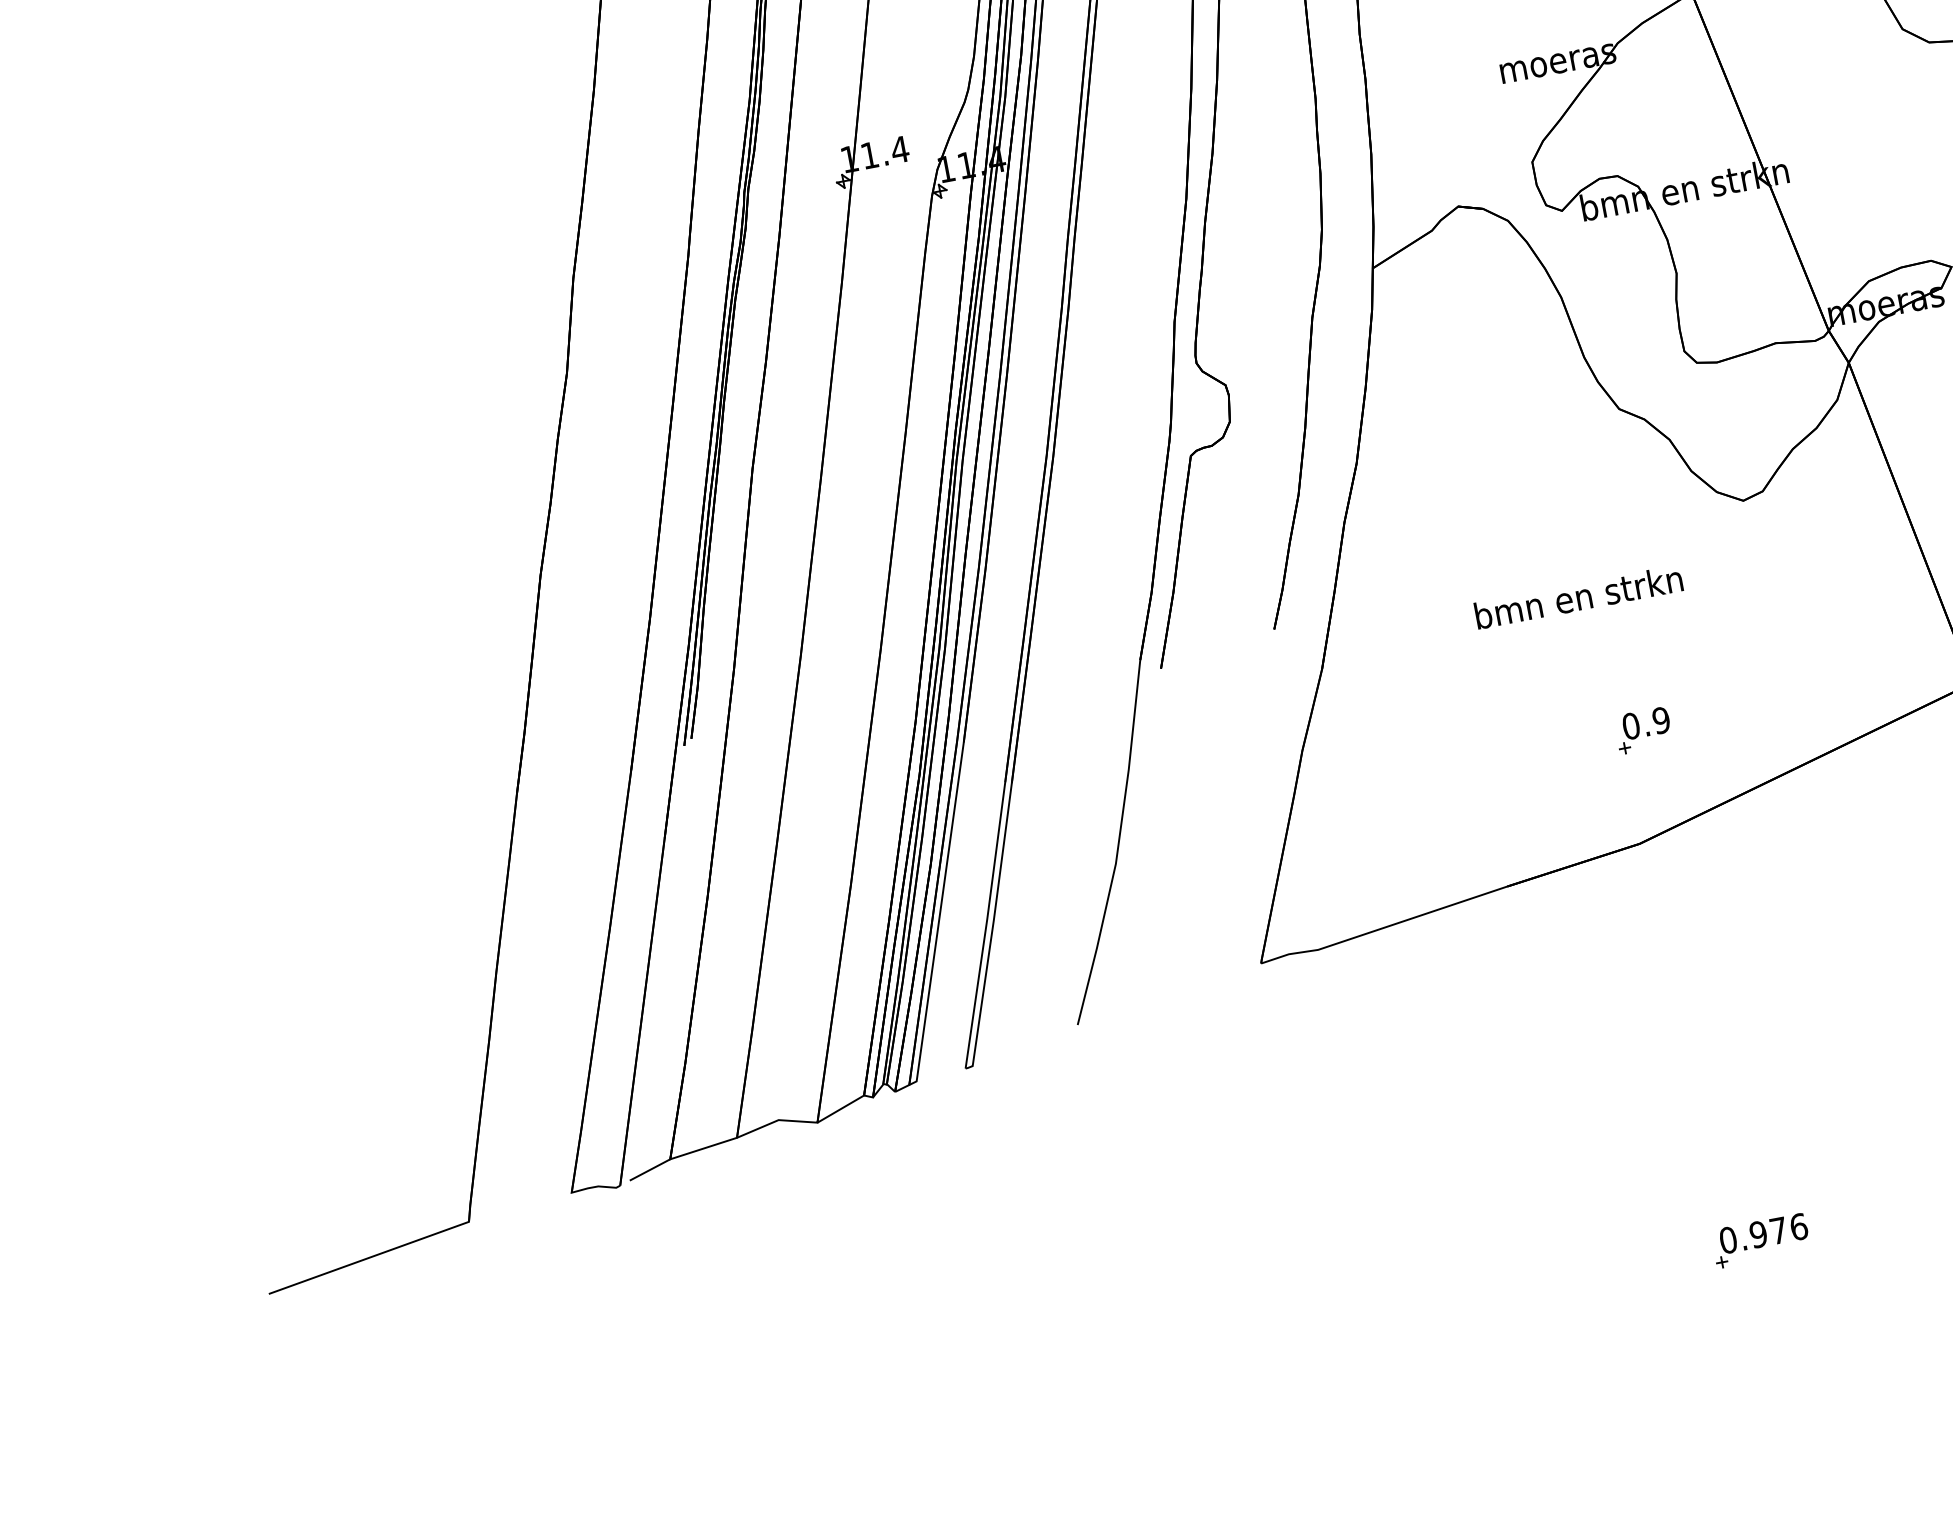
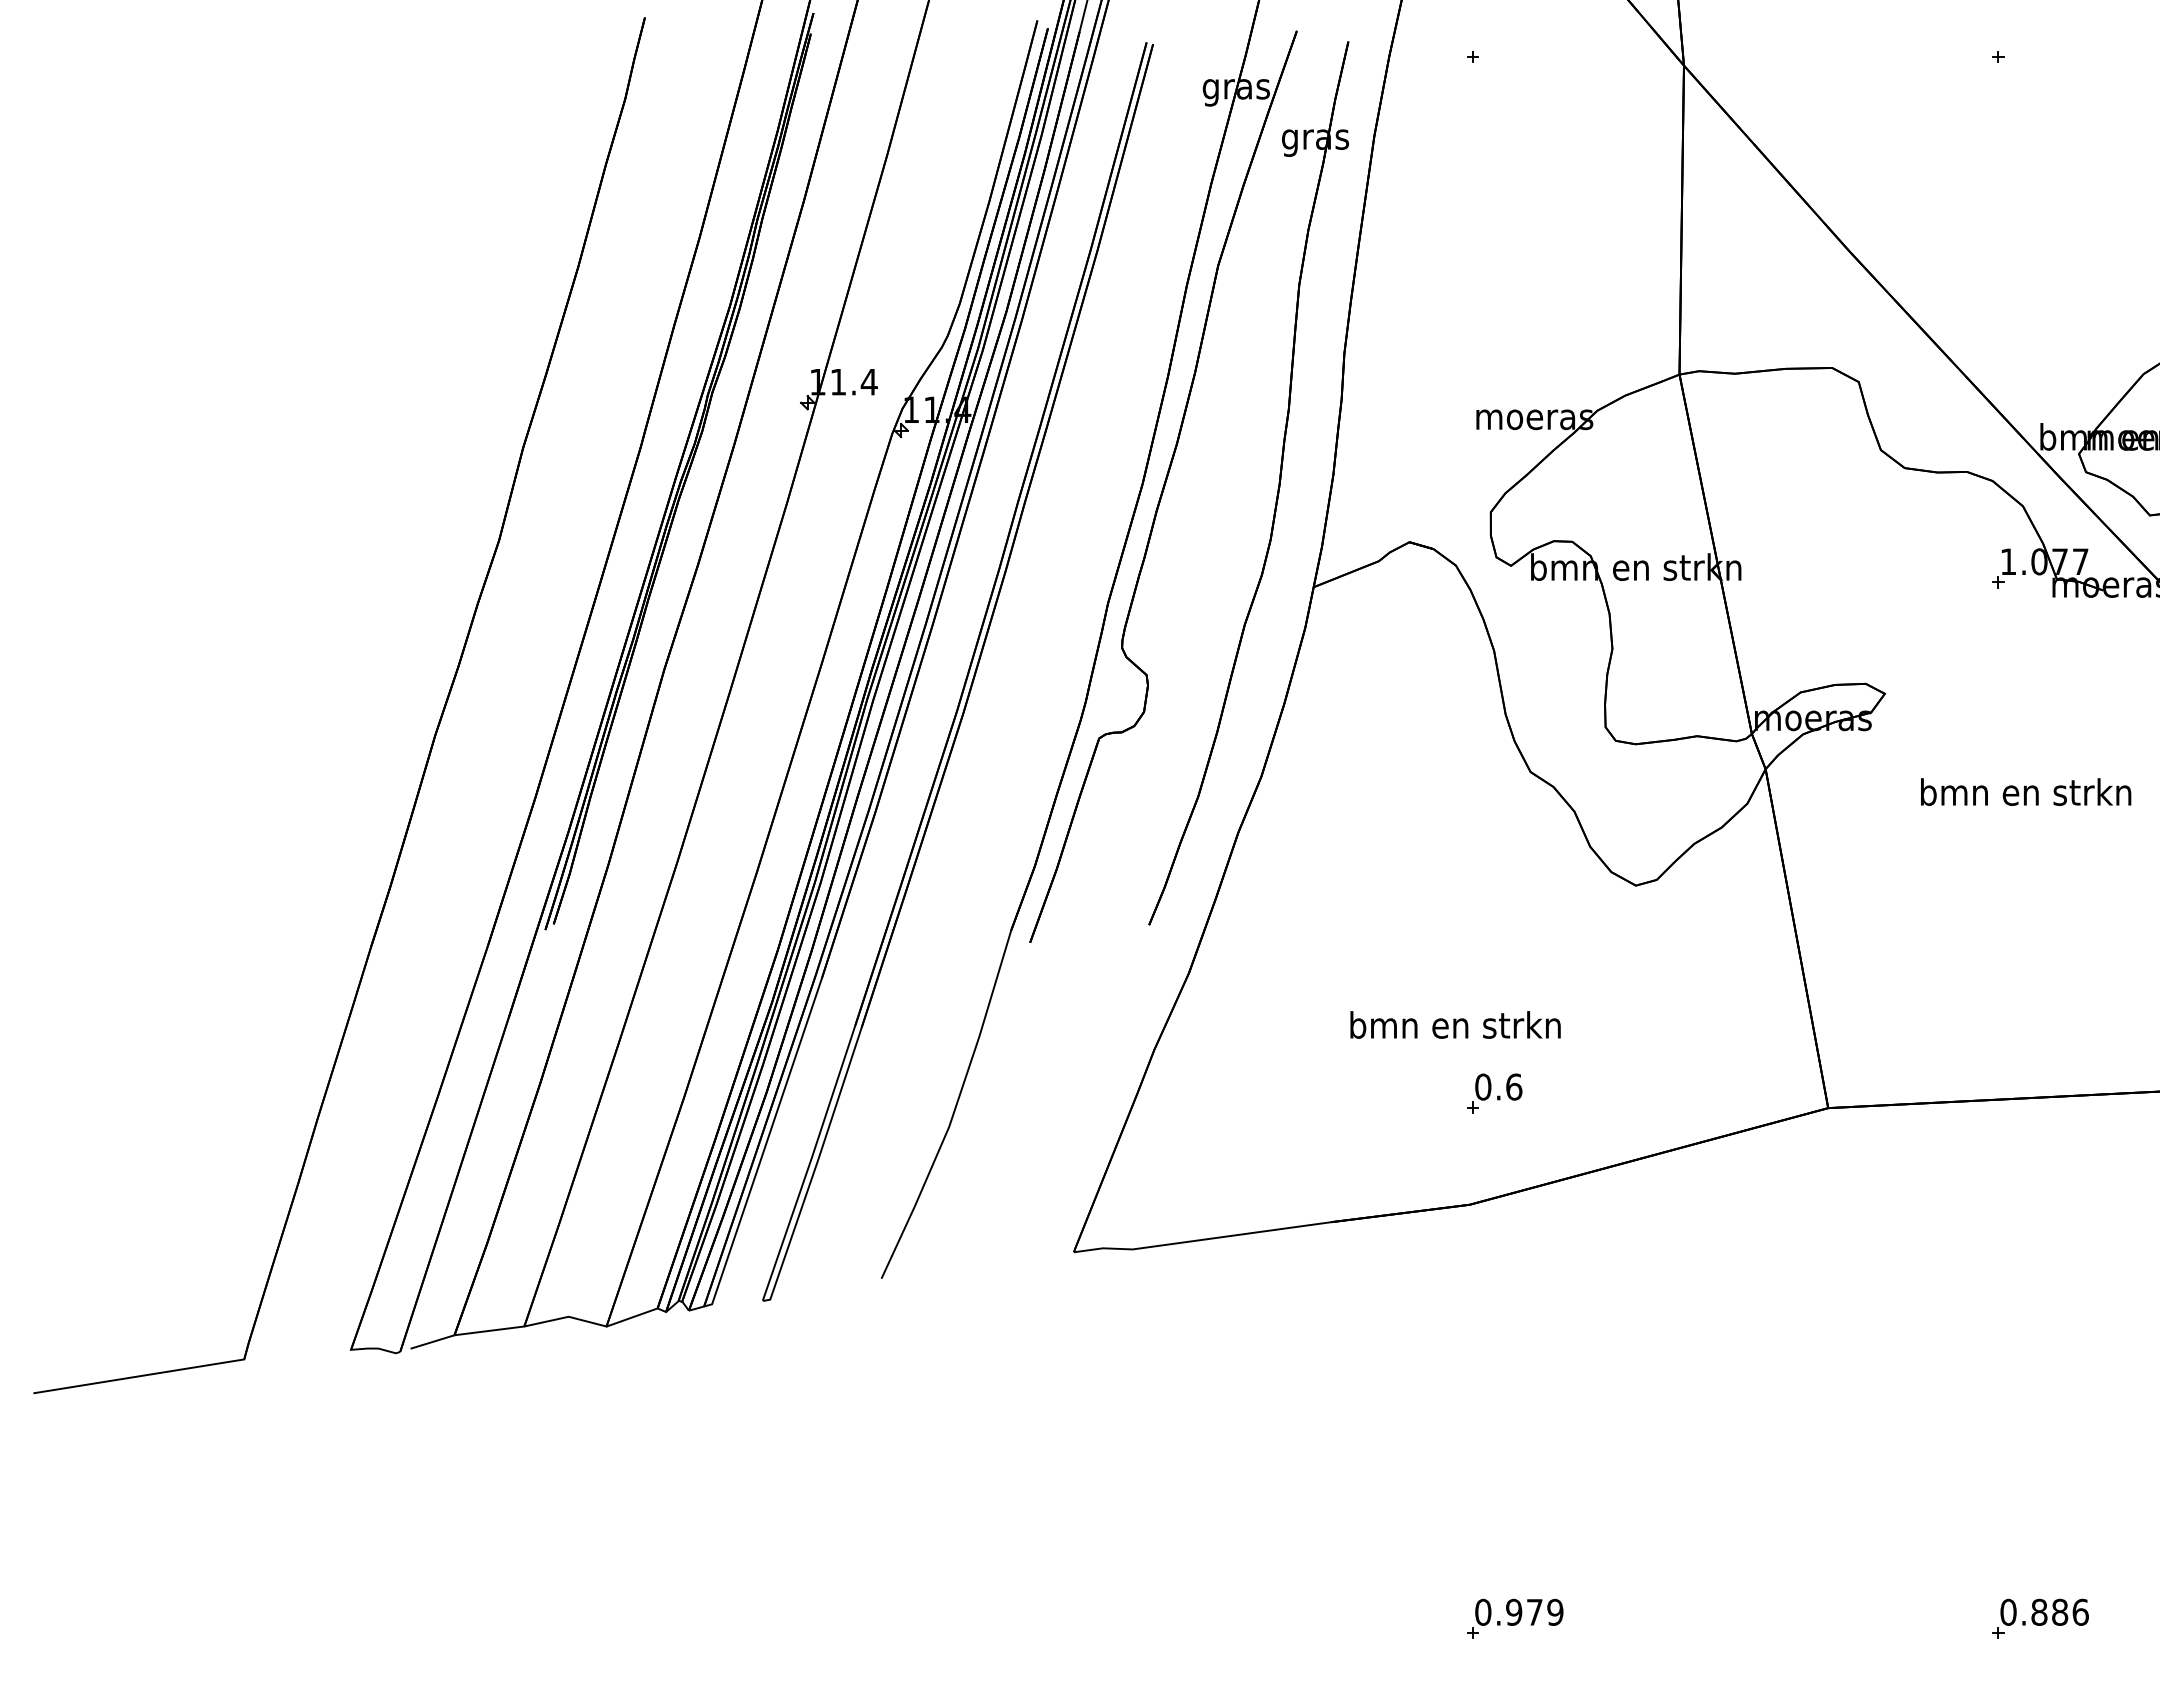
text: (1578, 596) -> (1455, 1024), moved
text: (1661, 719) -> (1514, 1086), 0.9 -> 0.6
text: (1798, 1226) -> (1555, 1611), 0.976 -> 0.979

